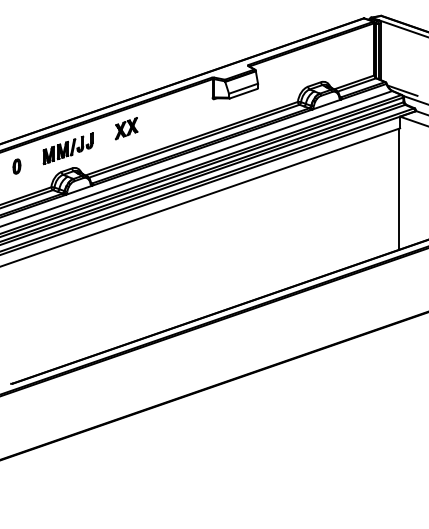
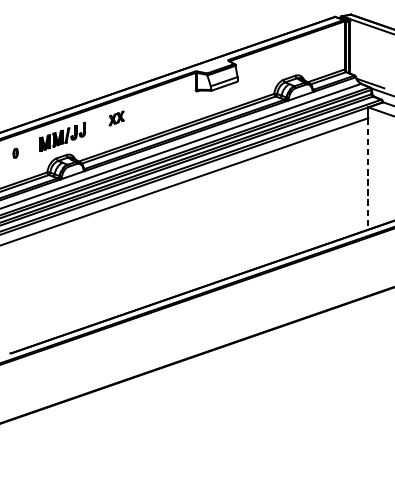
part: (126, 128) -> (116, 118), size x0.7
part: (16, 166) -> (15, 153), size x0.7
line: (399, 189) -> (367, 174), solid -> dashed

